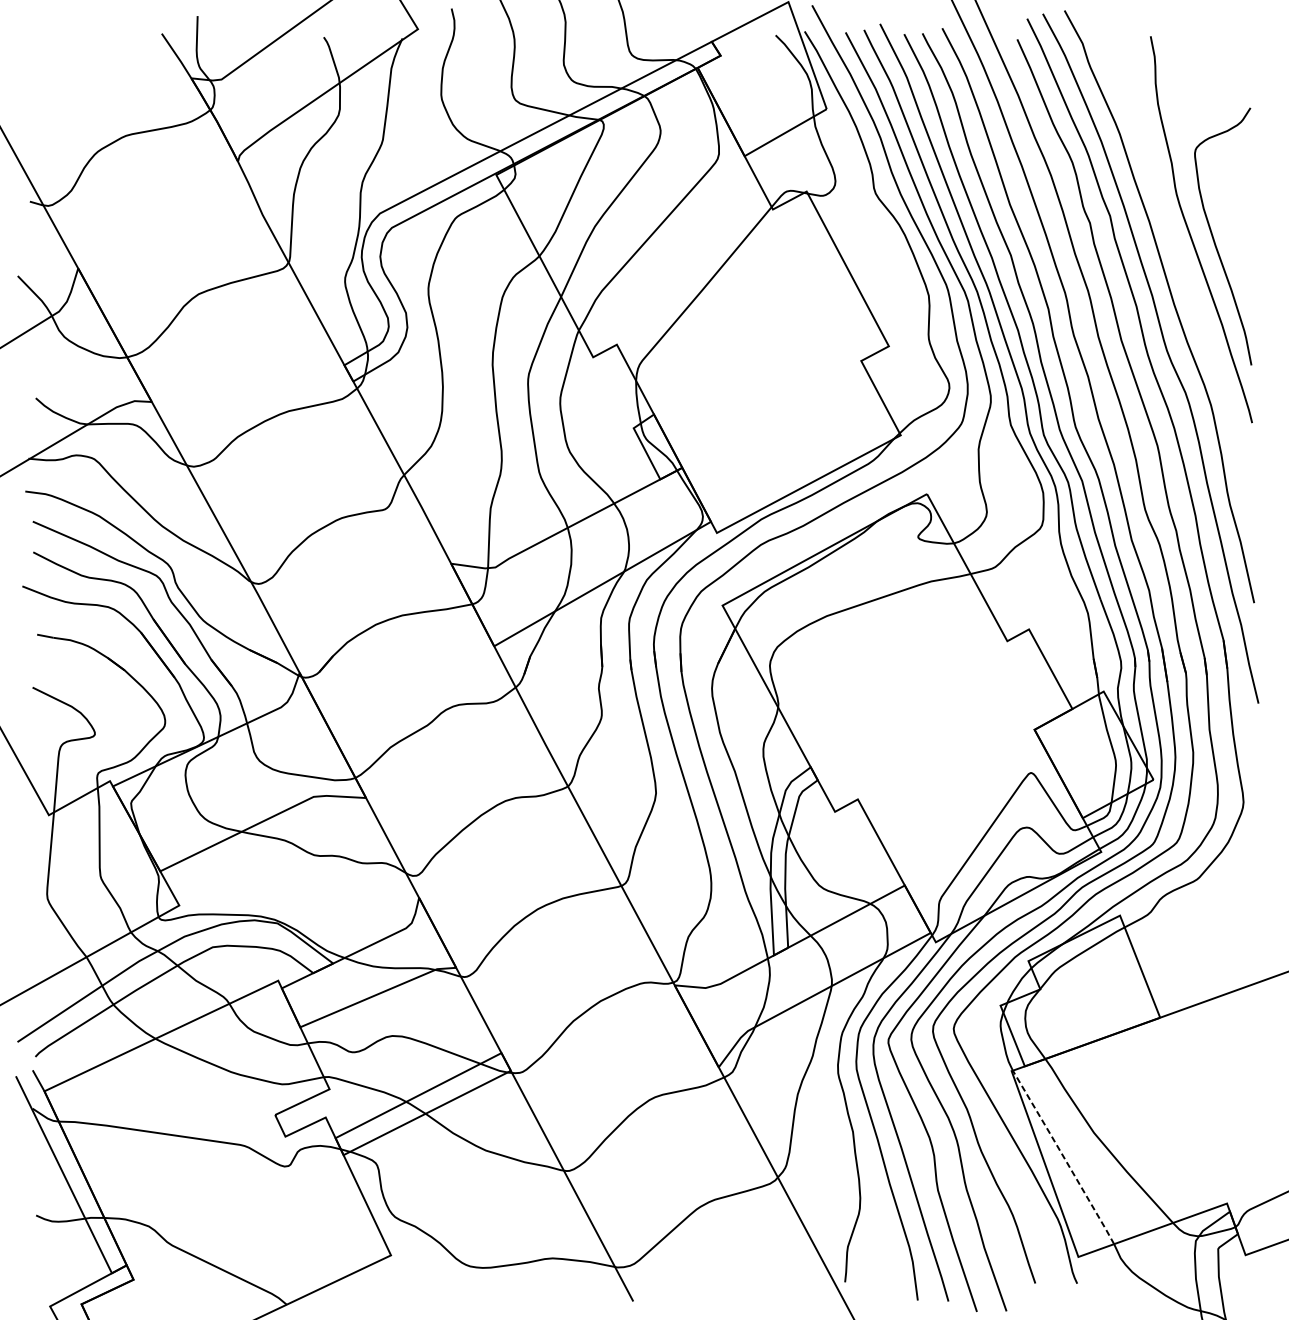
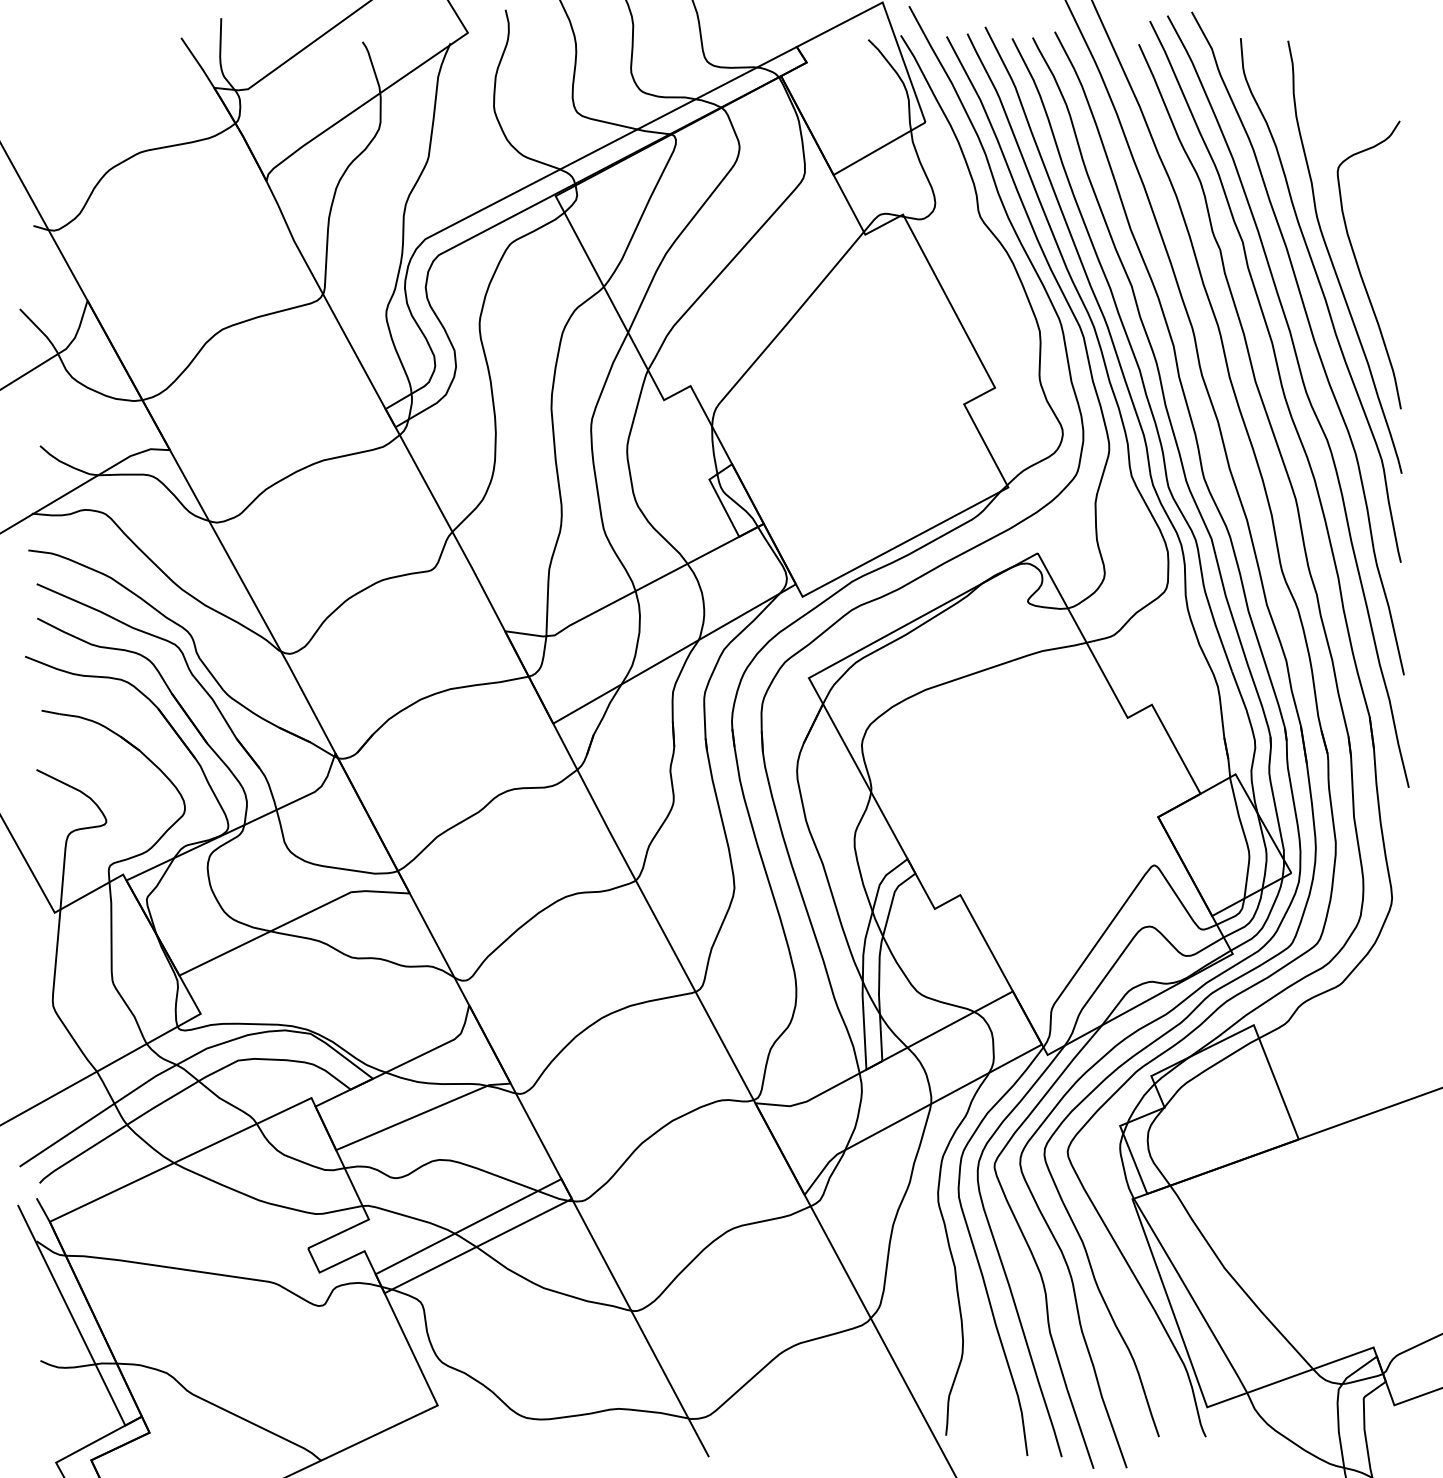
curve: (1183, 268) -> (1324, 300), added
line: (1064, 1157) -> (1191, 1295), dashed -> solid

